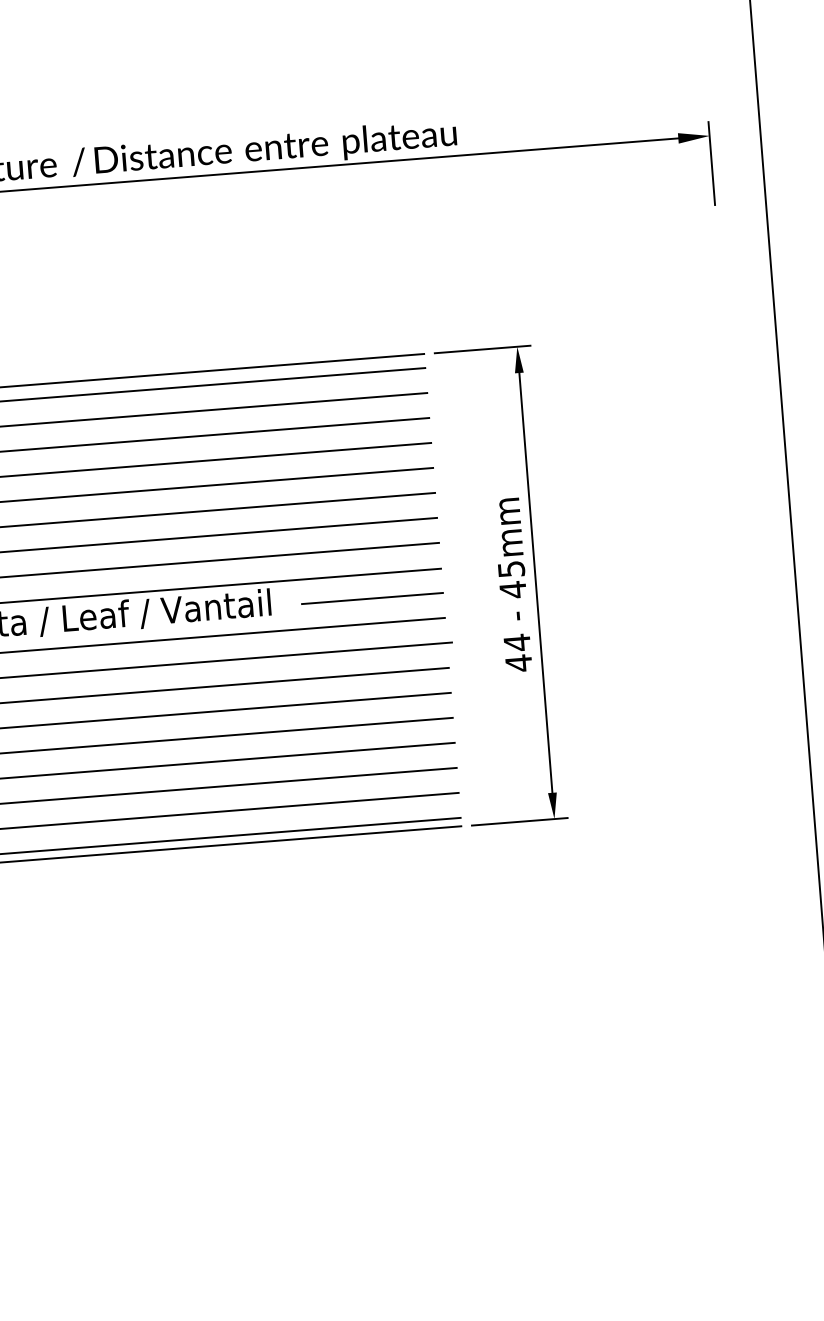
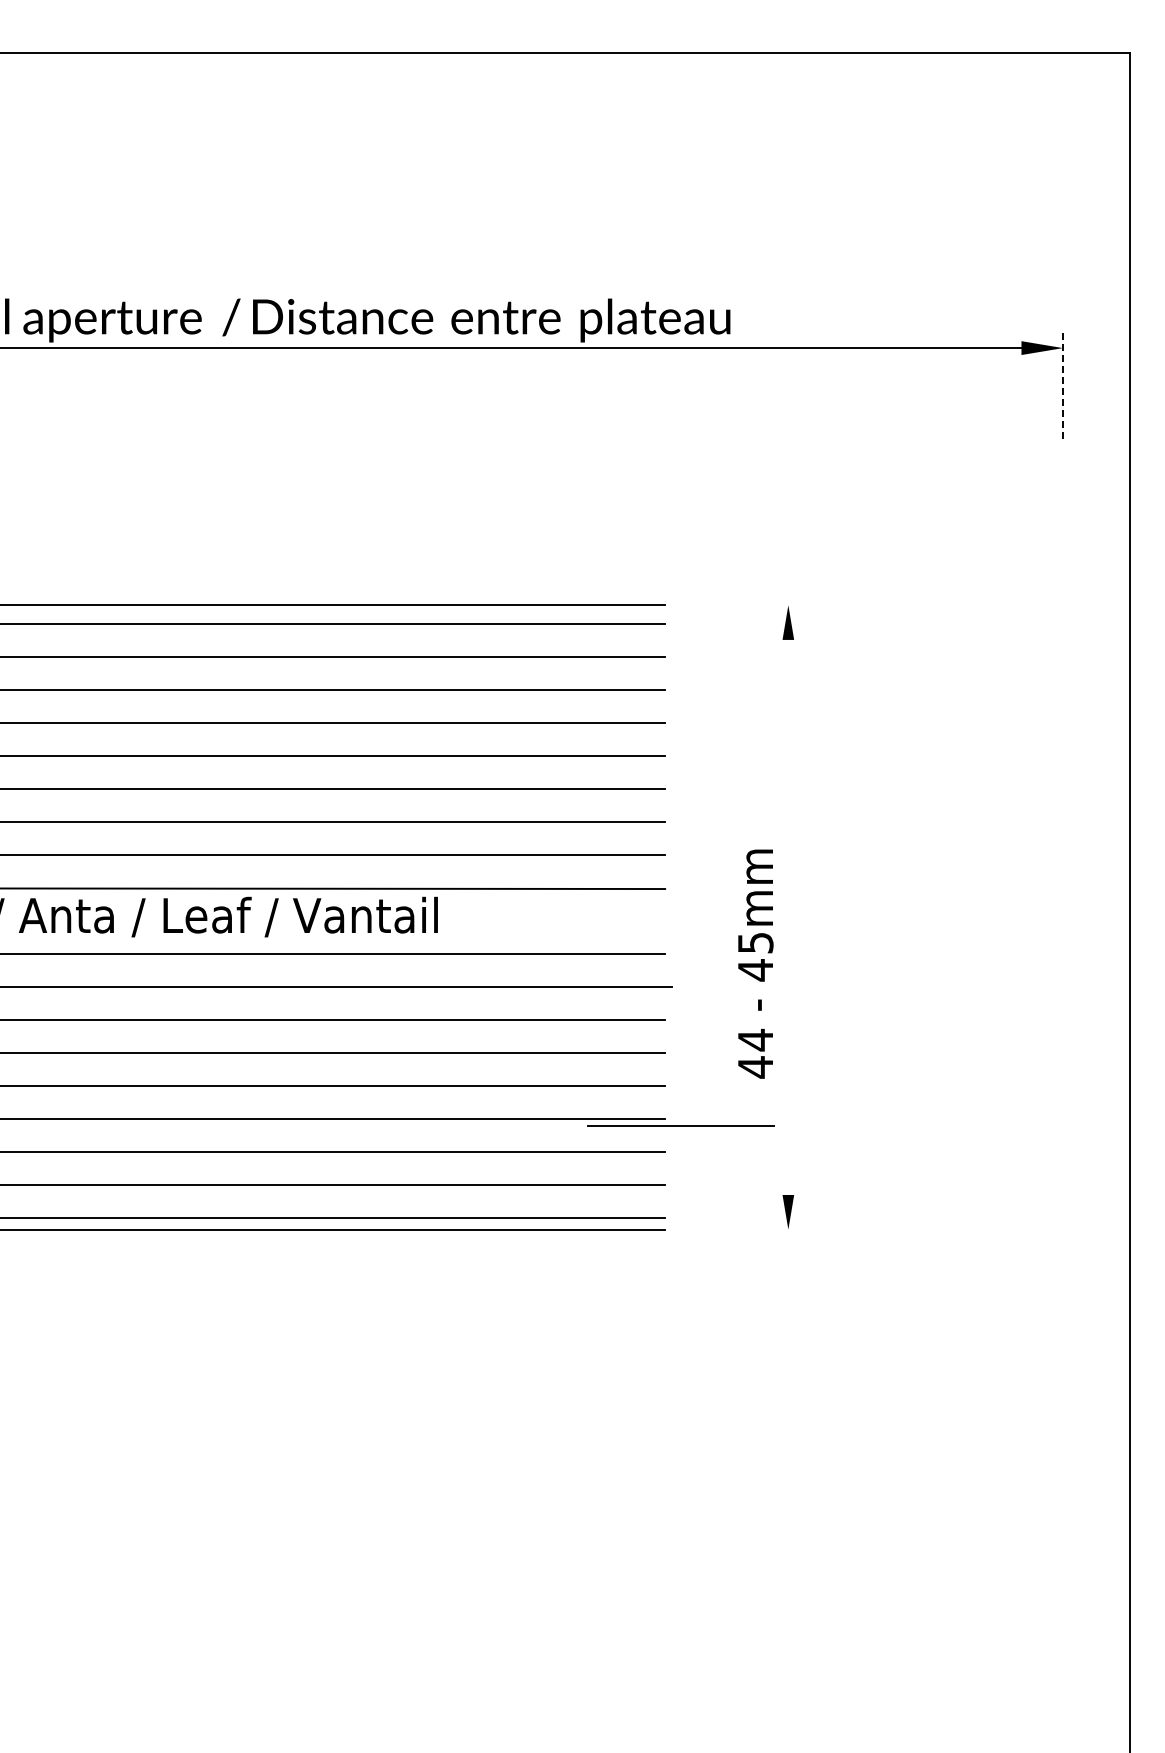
line: (711, 163) -> (1062, 384), solid -> dashed
line: (482, 349) -> (742, 605), removed
line: (535, 582) -> (788, 916), removed
text: (512, 584) -> (755, 963), moved
line: (372, 598) -> (680, 1125), moved
line: (519, 821) -> (742, 1229), removed

